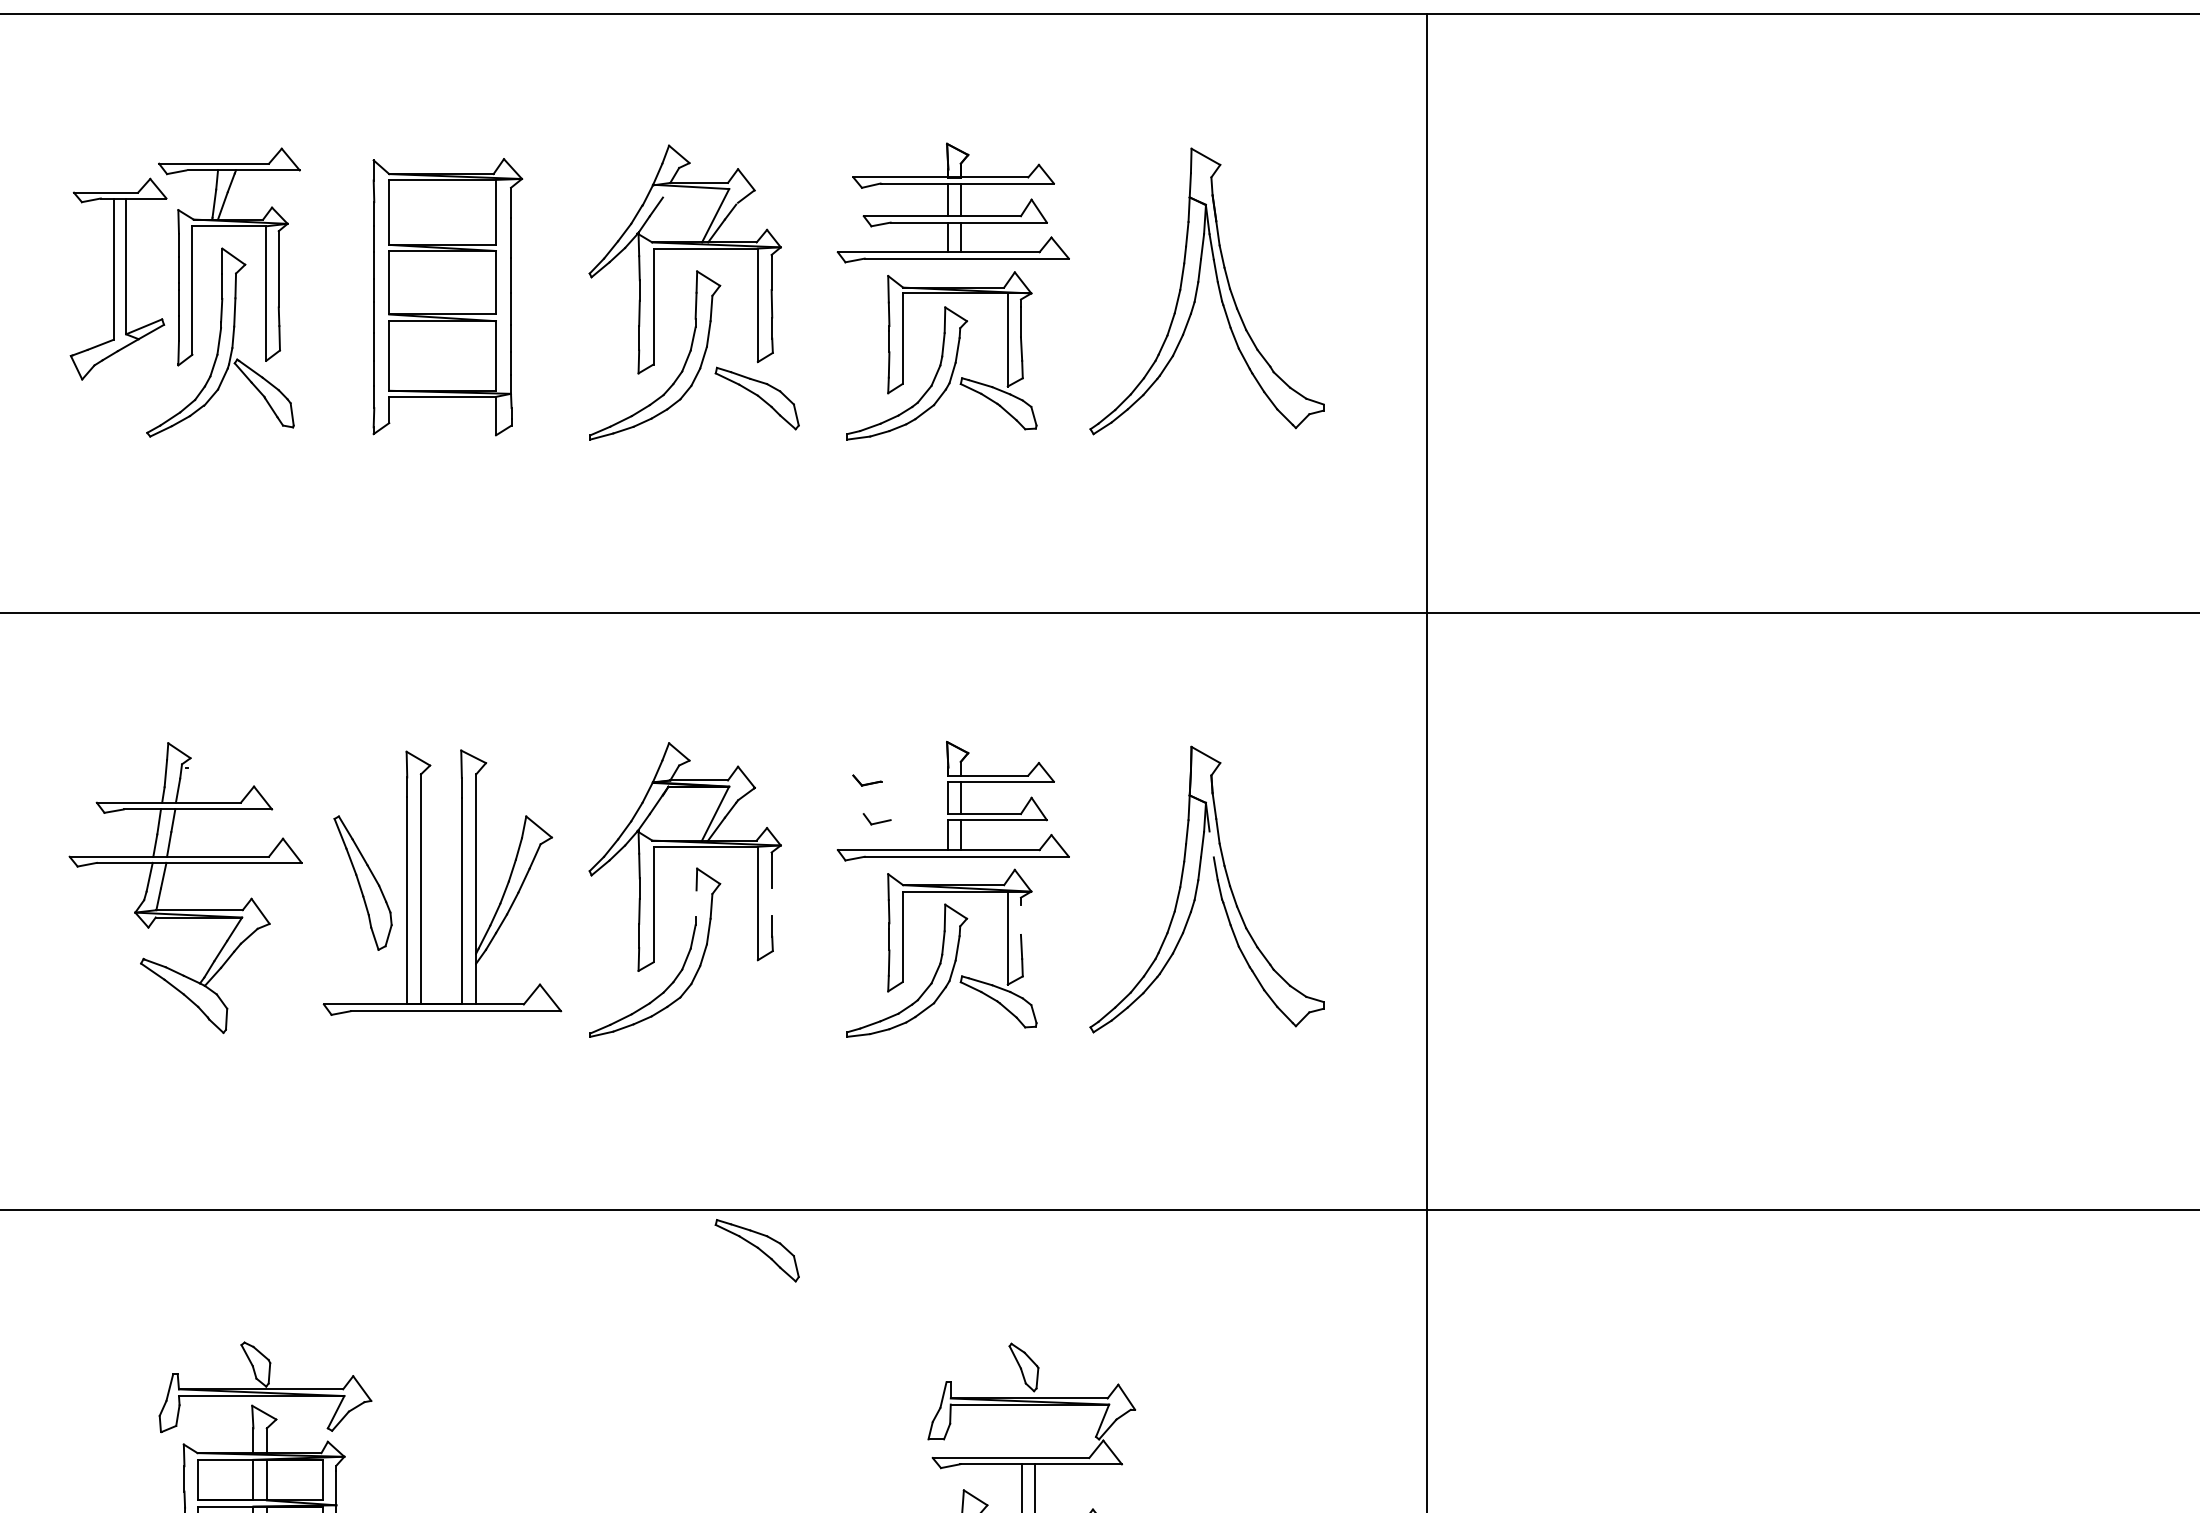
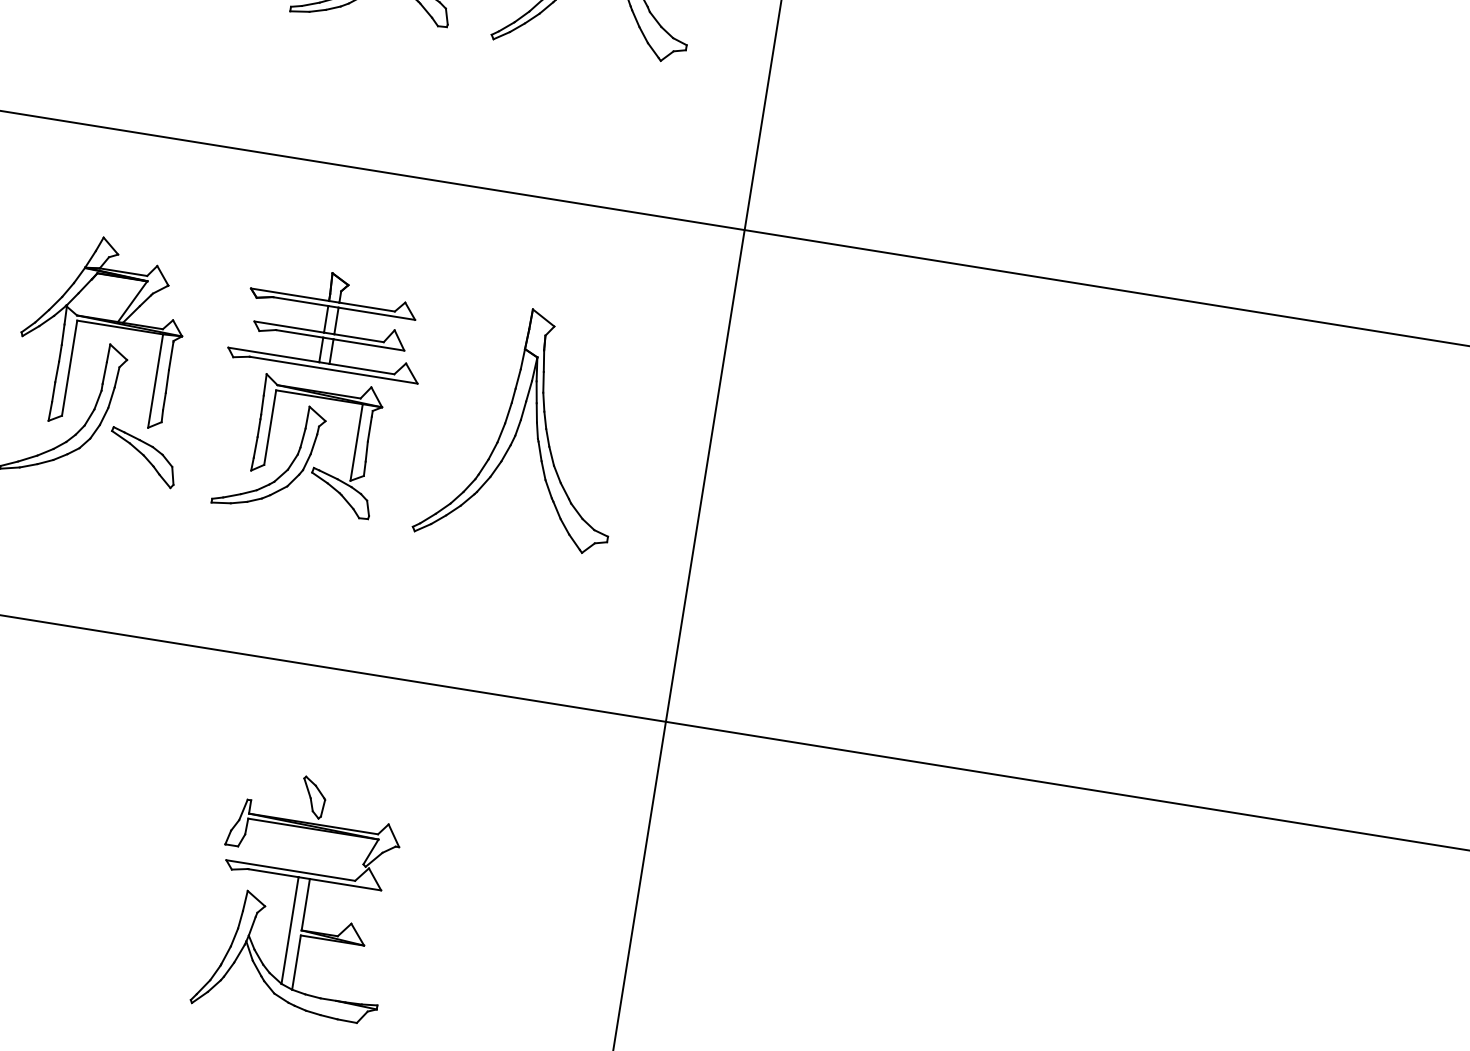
line: (900, 775) -> (289, 294), added
line: (914, 781) -> (300, 301), added
line: (905, 814) -> (288, 327), added
line: (919, 820) -> (299, 334), added
line: (1211, 844) -> (536, 392), added
line: (771, 901) -> (167, 381), added
line: (695, 903) -> (104, 372), added
line: (1020, 919) -> (369, 428), added
part: (756, 1250) -> (142, 457), moved

